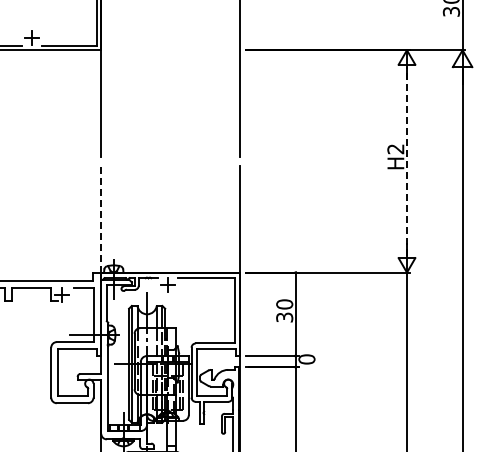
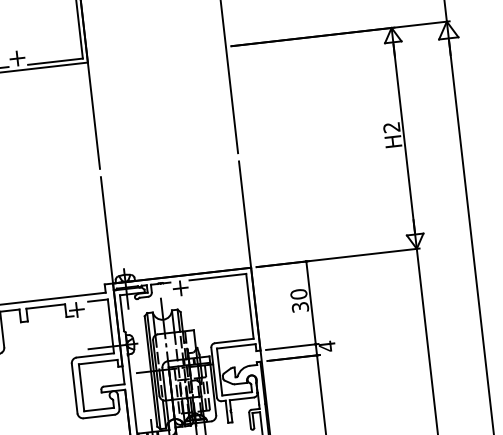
line: (407, 160) -> (404, 137), dashed -> solid
line: (101, 219) -> (107, 230), dashed -> solid
text: (306, 359) -> (326, 346), 0 -> 4

